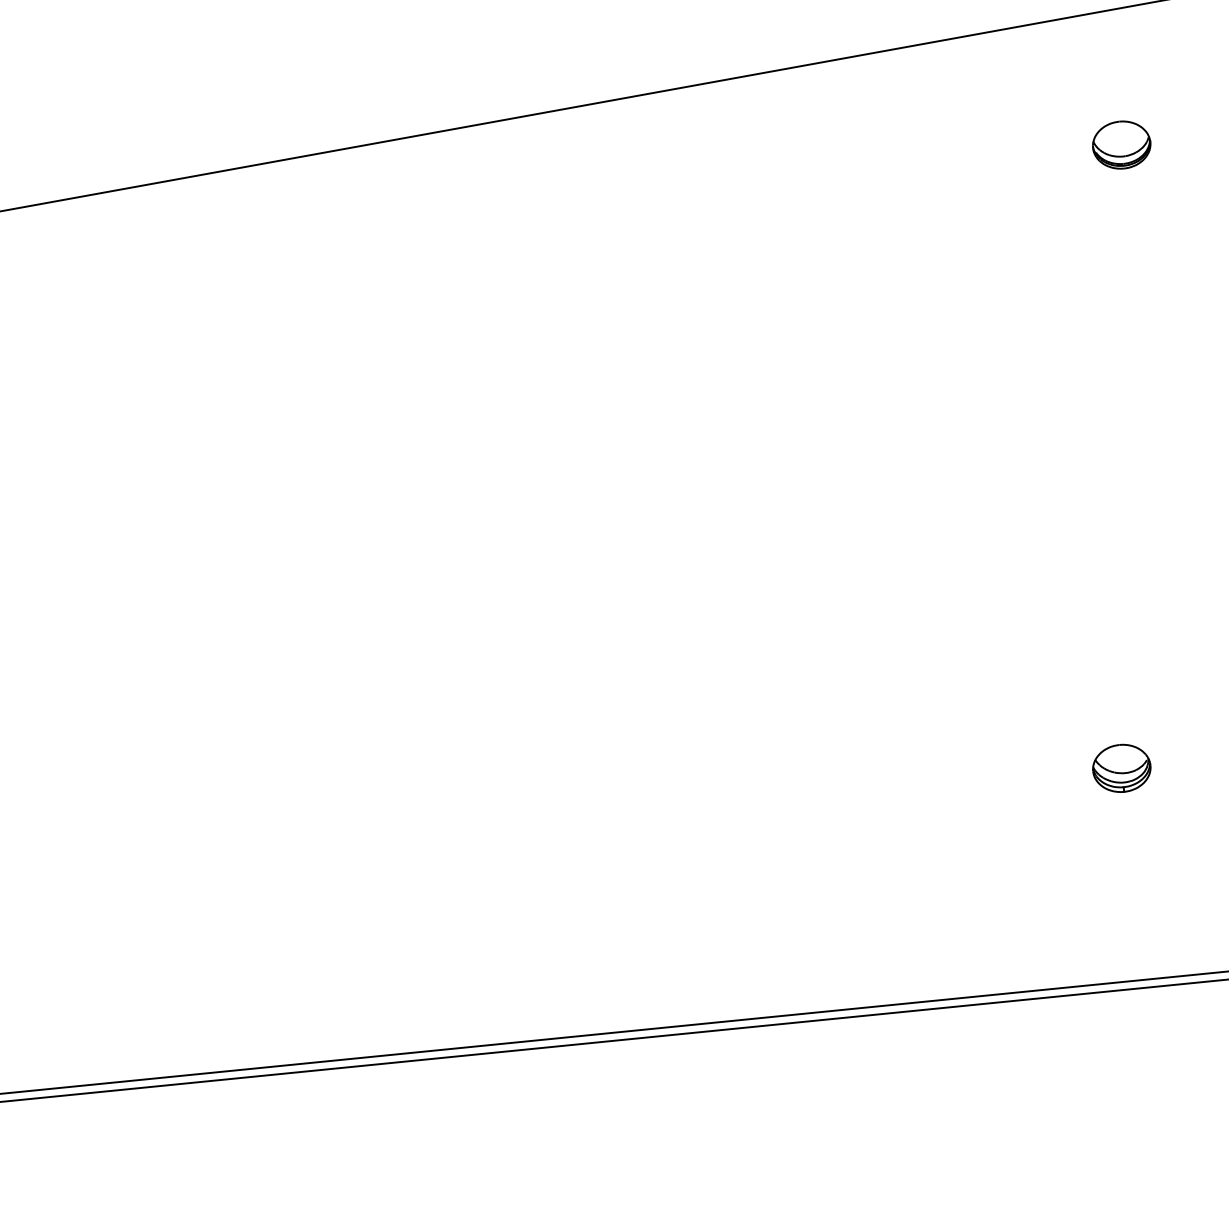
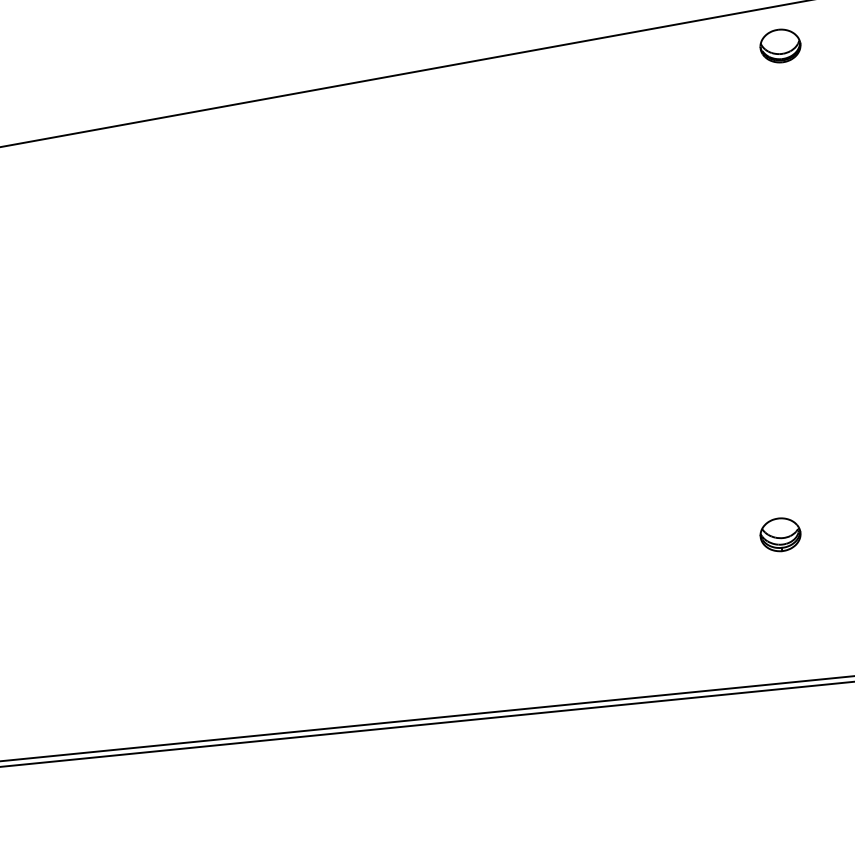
part: (1121, 144) -> (780, 45), moved

